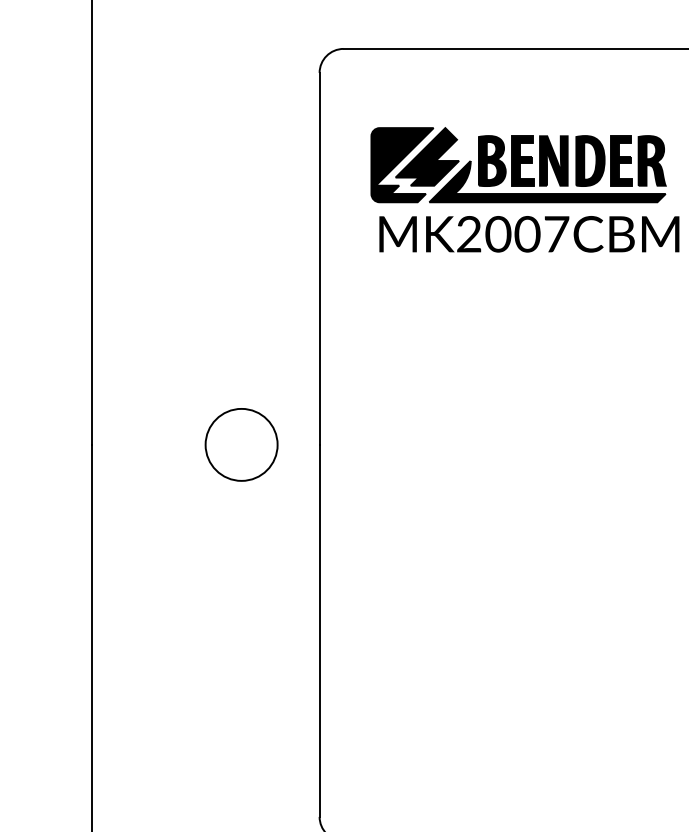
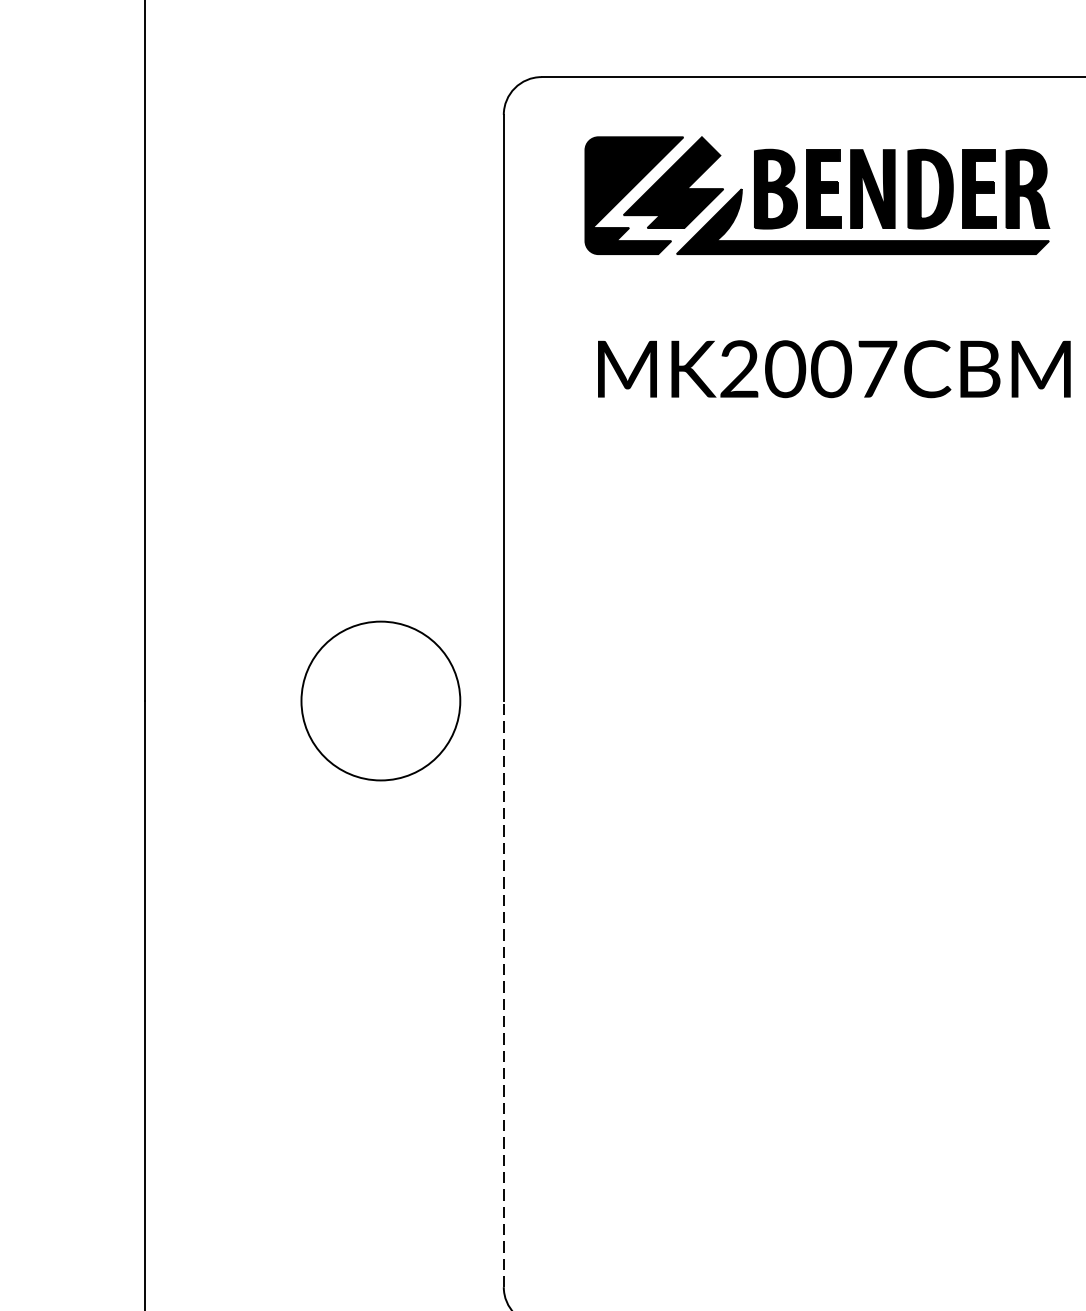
part: (518, 165) -> (817, 196), moved
circle: (241, 444) -> (380, 700), size x1.4
line: (319, 630) -> (503, 993), solid -> dashed

